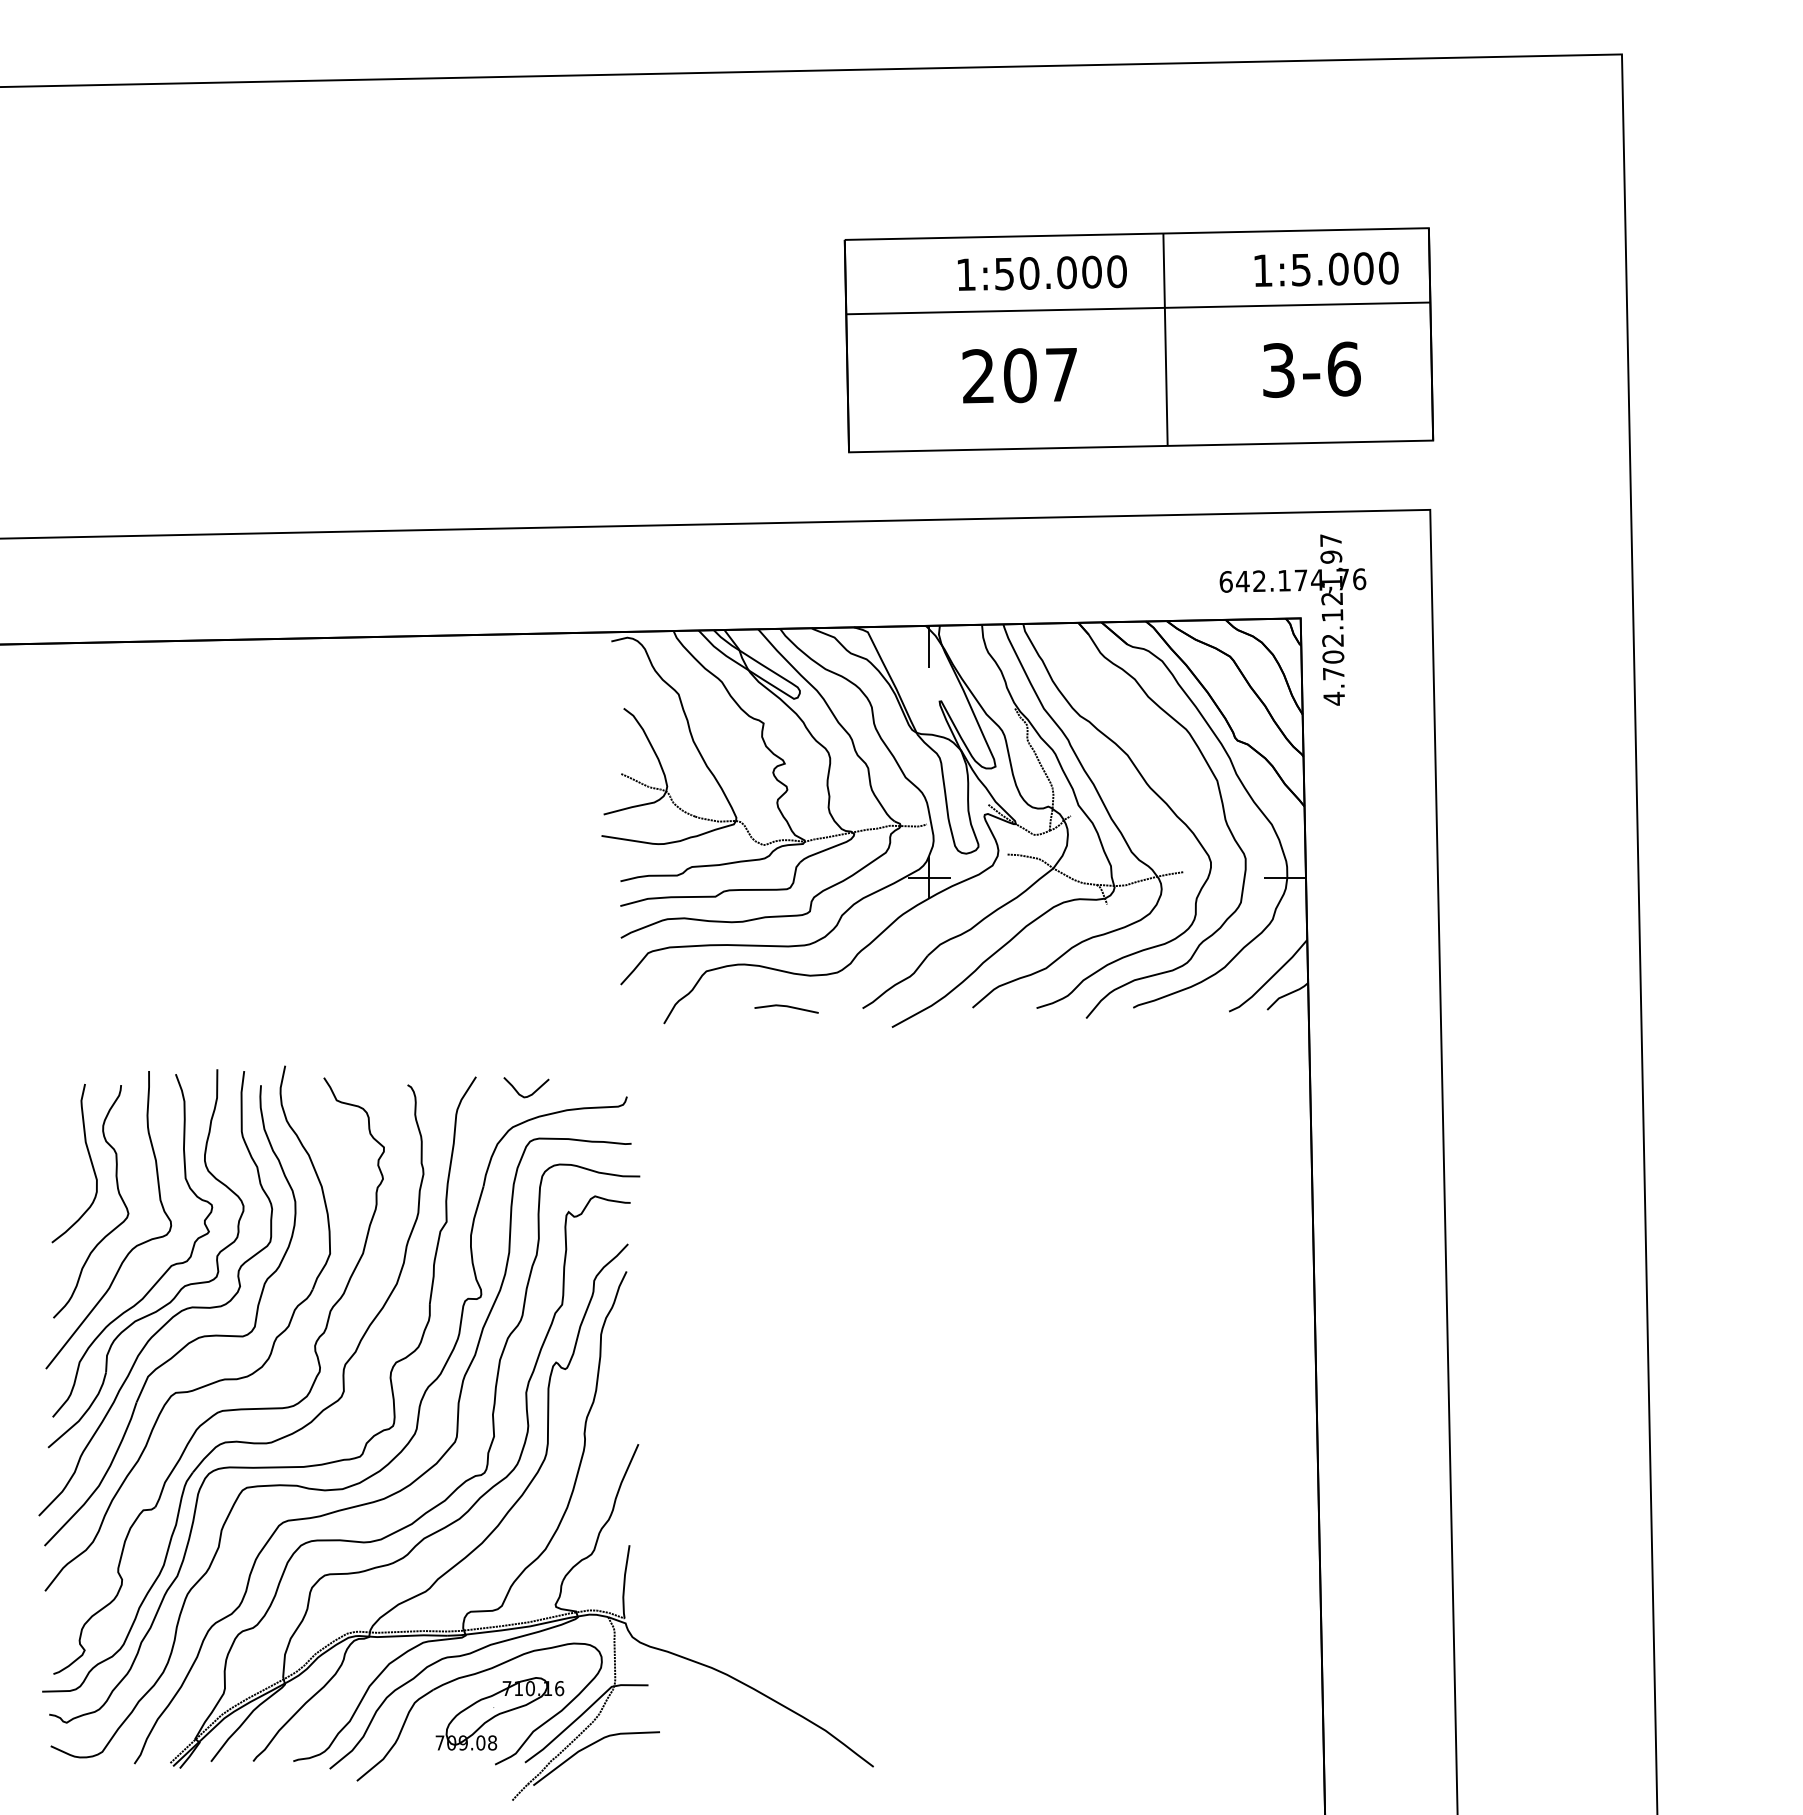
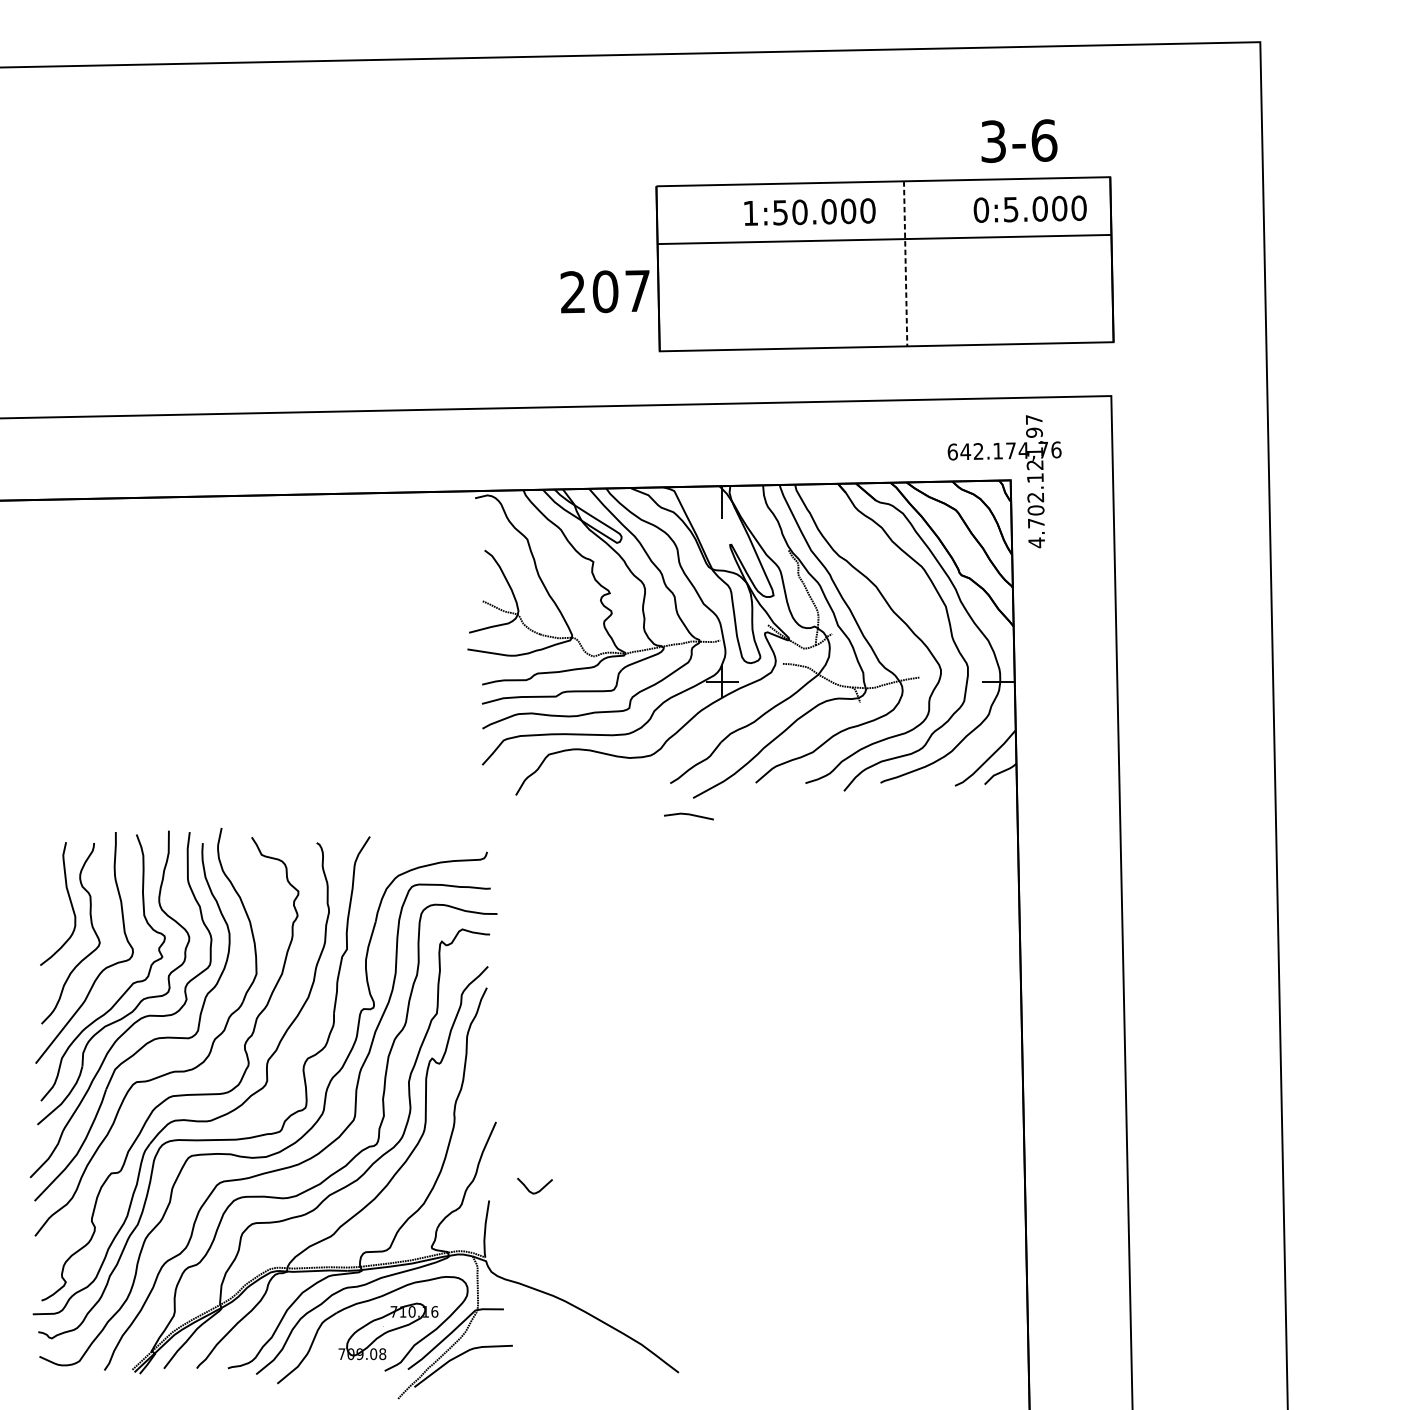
text: (1262, 270) -> (980, 210), 1:5.000 -> 0:5.000
line: (1165, 340) -> (905, 264), solid -> dashed
text: (1311, 369) -> (1019, 140), moved
text: (1019, 375) -> (604, 291), moved
line: (786, 1007) -> (688, 815), moved
curve: (529, 1094) -> (537, 1191), moved

